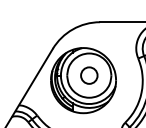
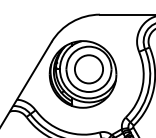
circle: (88, 75) -> (88, 69), size x1.67

